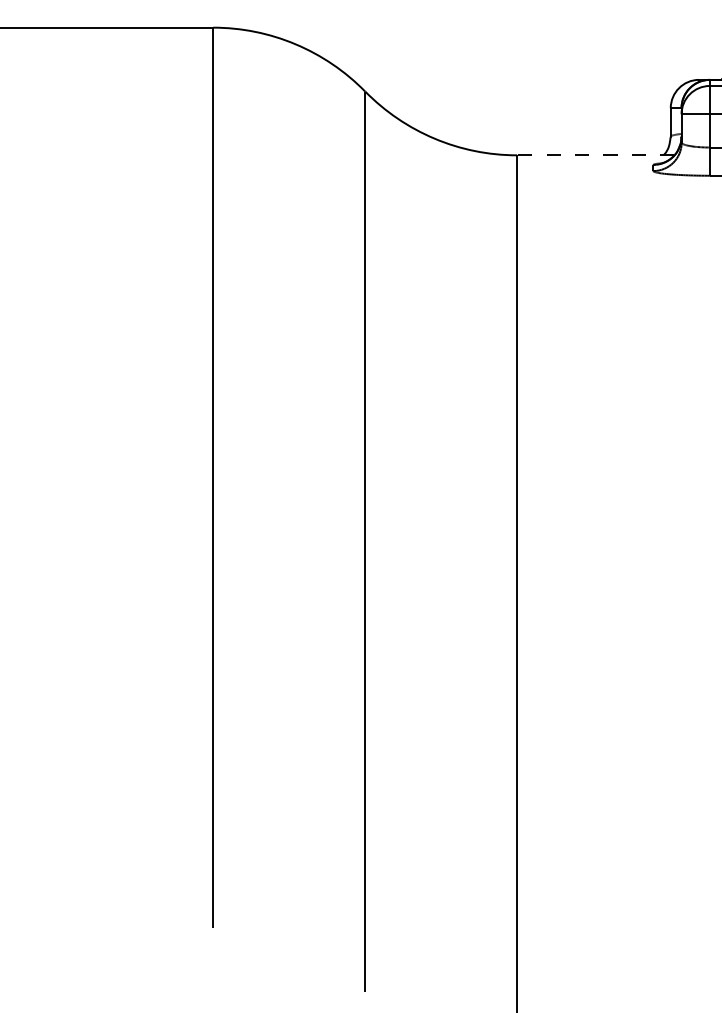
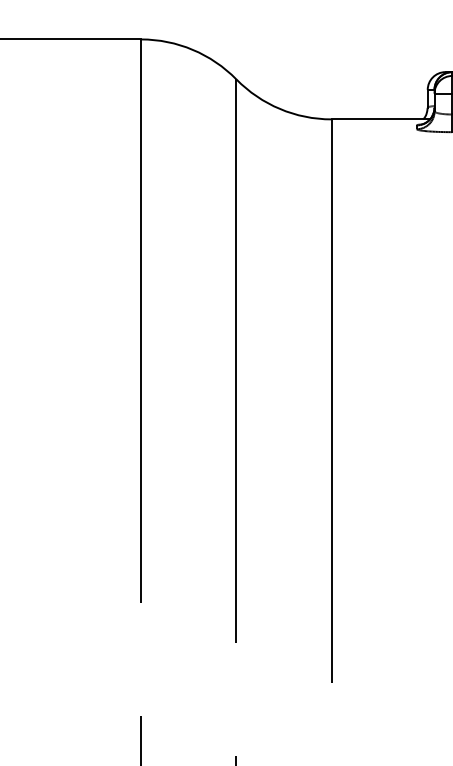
line: (595, 155) -> (380, 119), dashed -> solid

